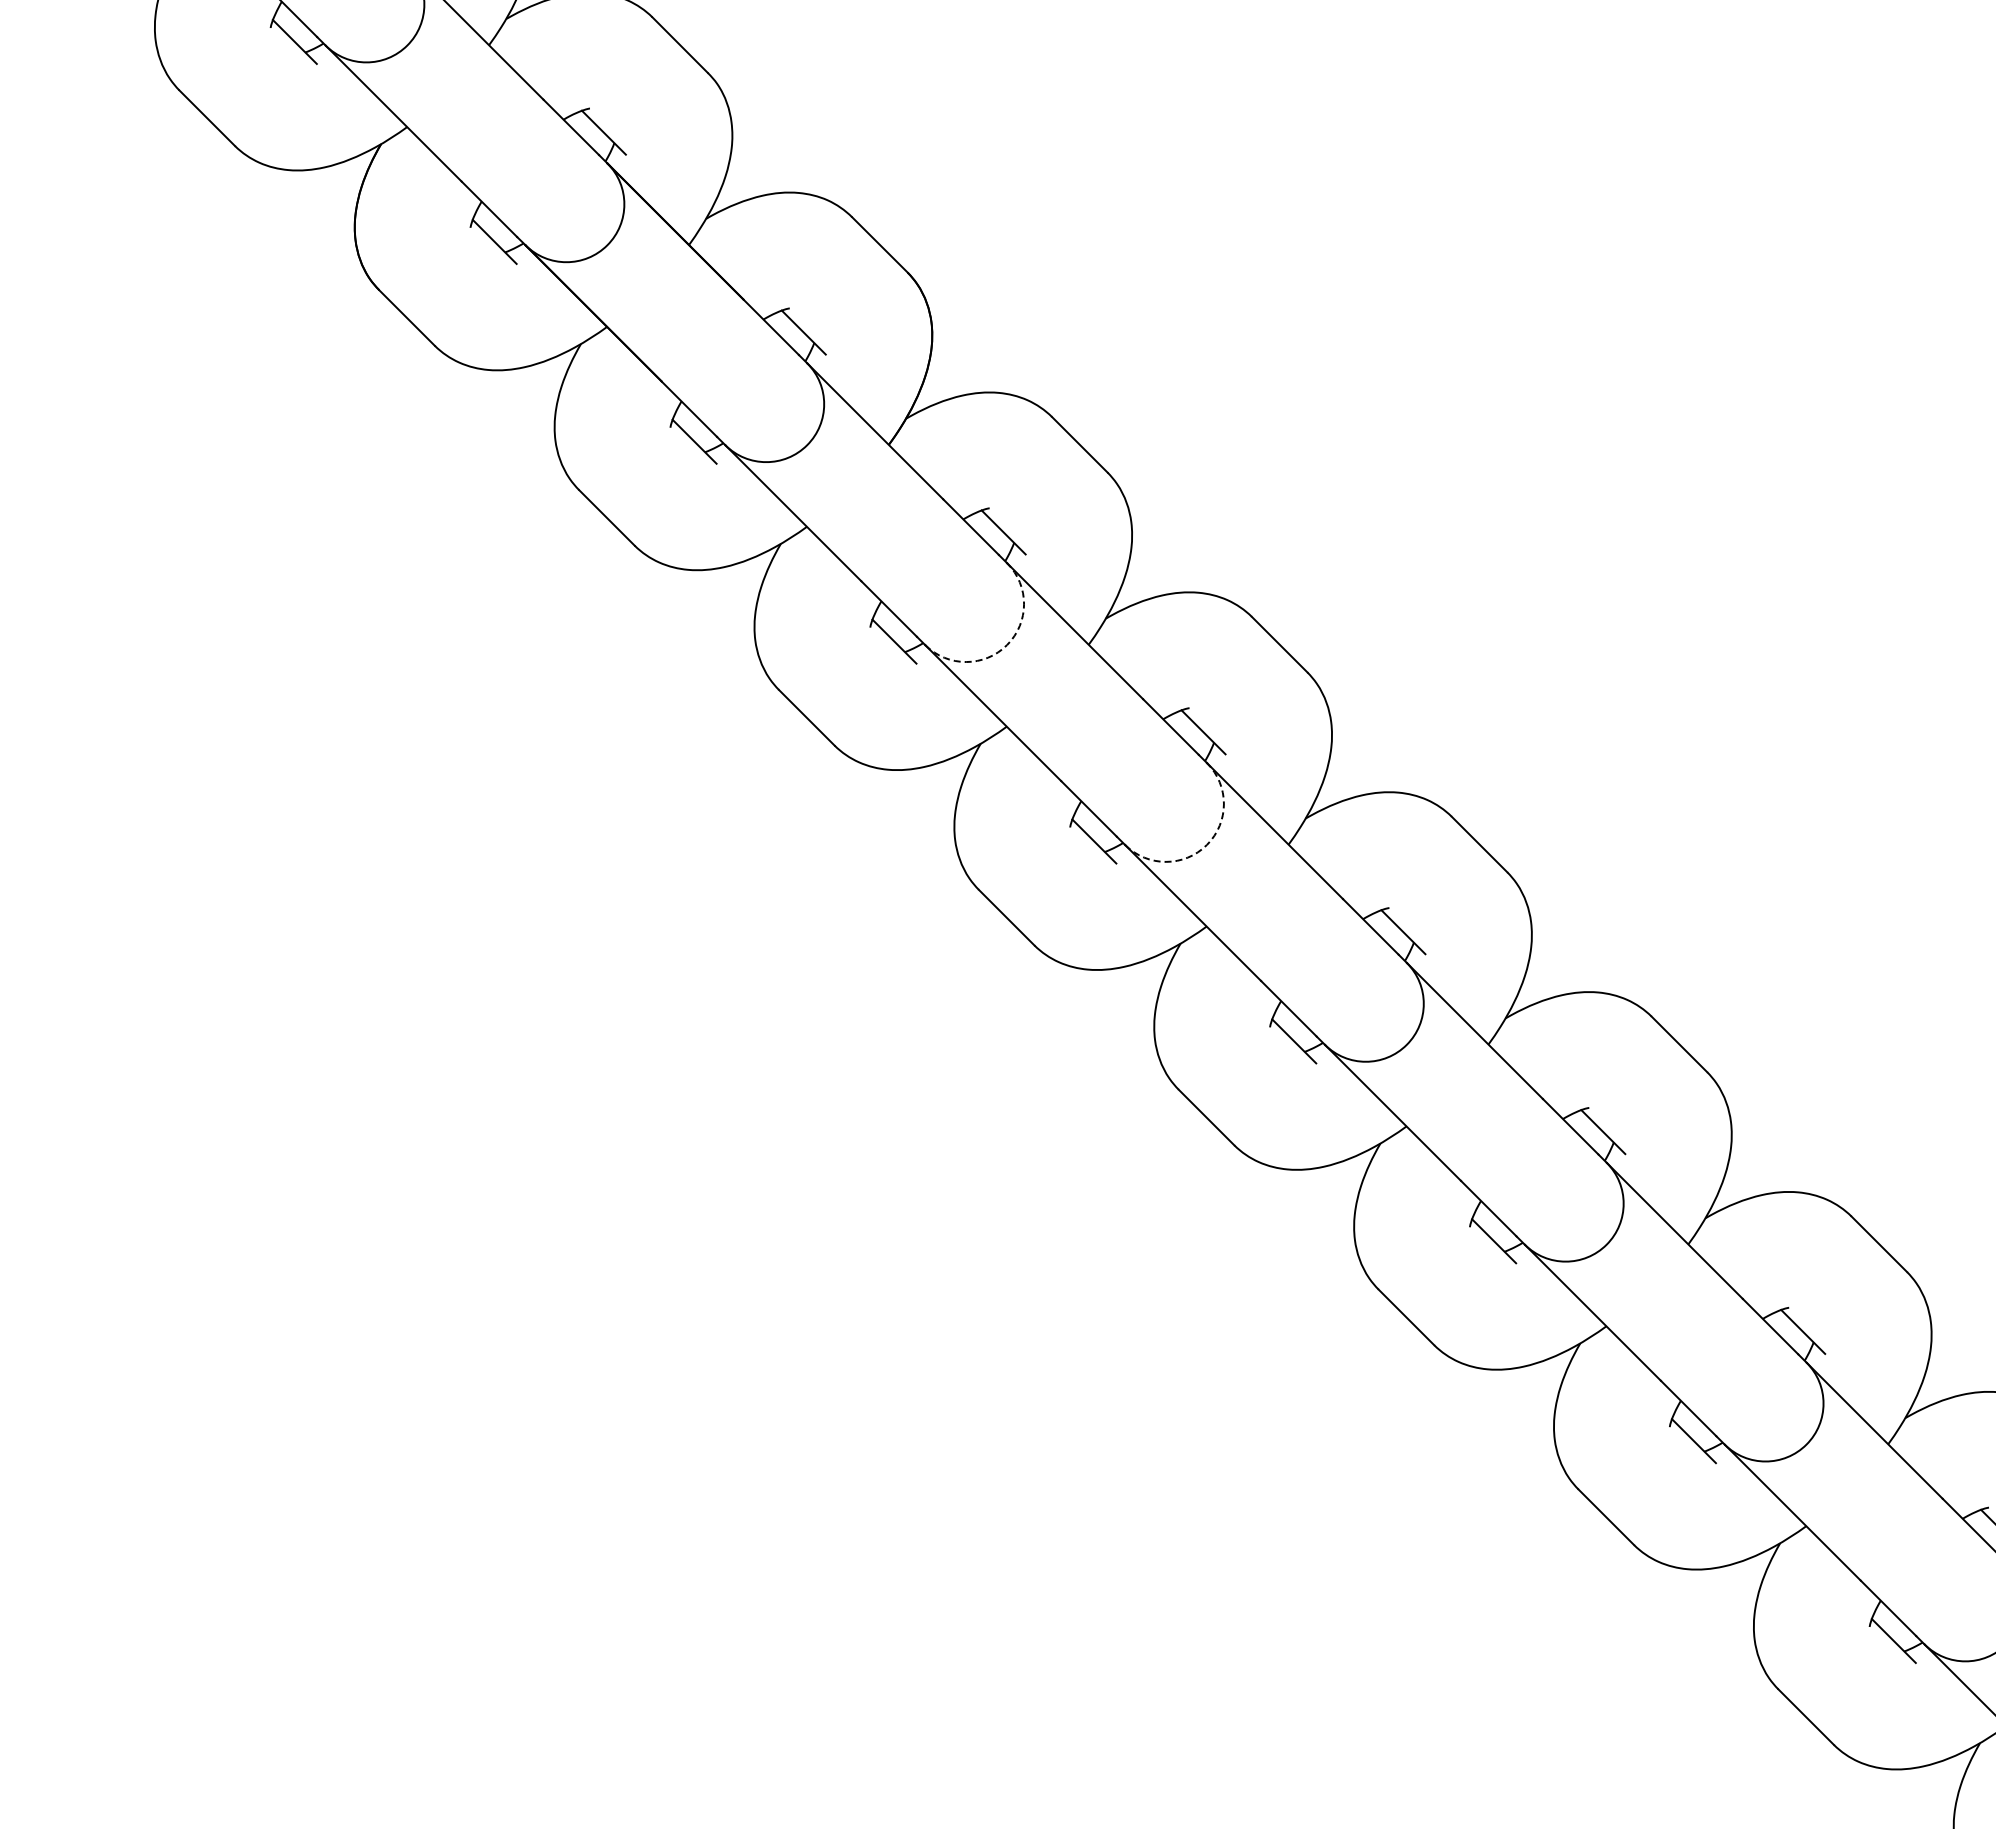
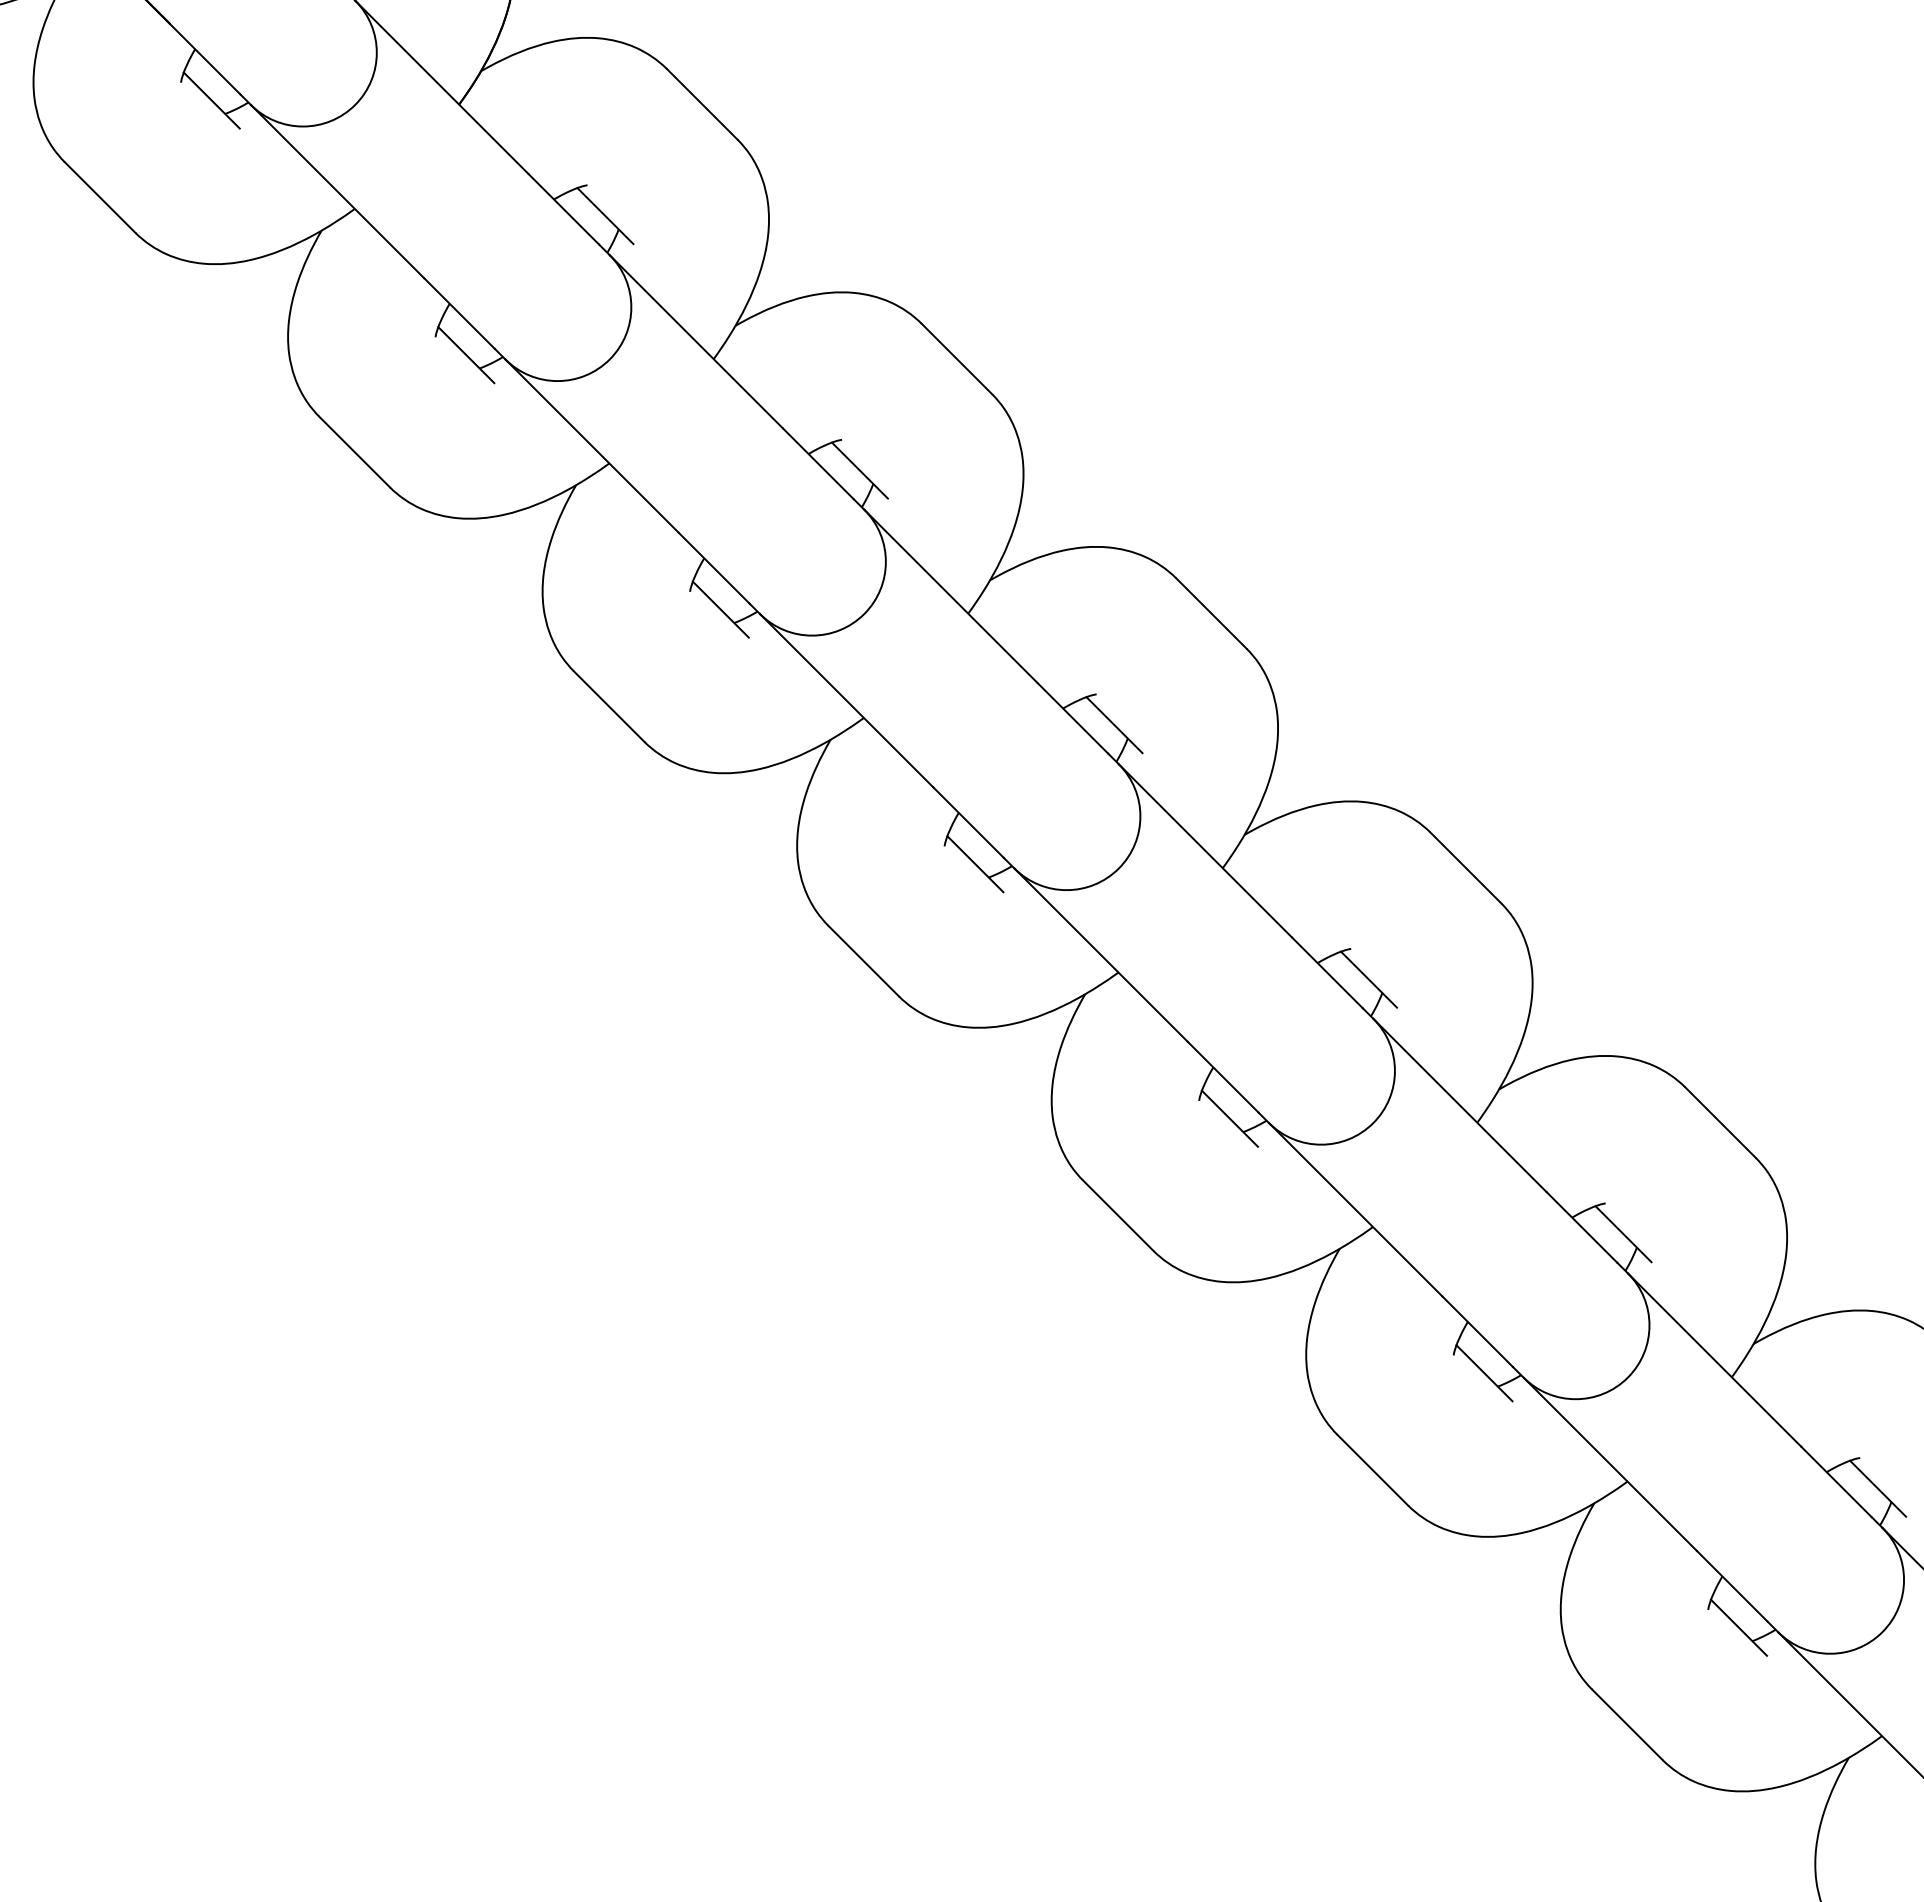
arc: (1007, 645) -> (610, 360), dashed -> solid
arc: (1206, 844) -> (863, 613), dashed -> solid

